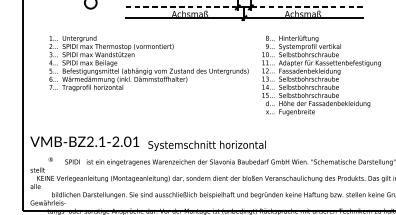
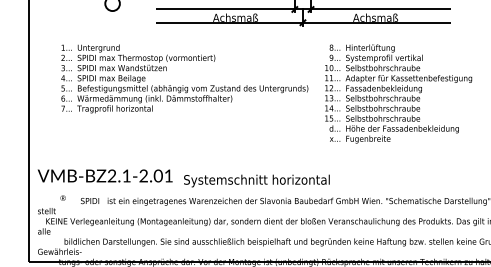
line: (181, 7) -> (225, 9), dashed -> solid
line: (307, 7) -> (381, 9), dashed -> solid

